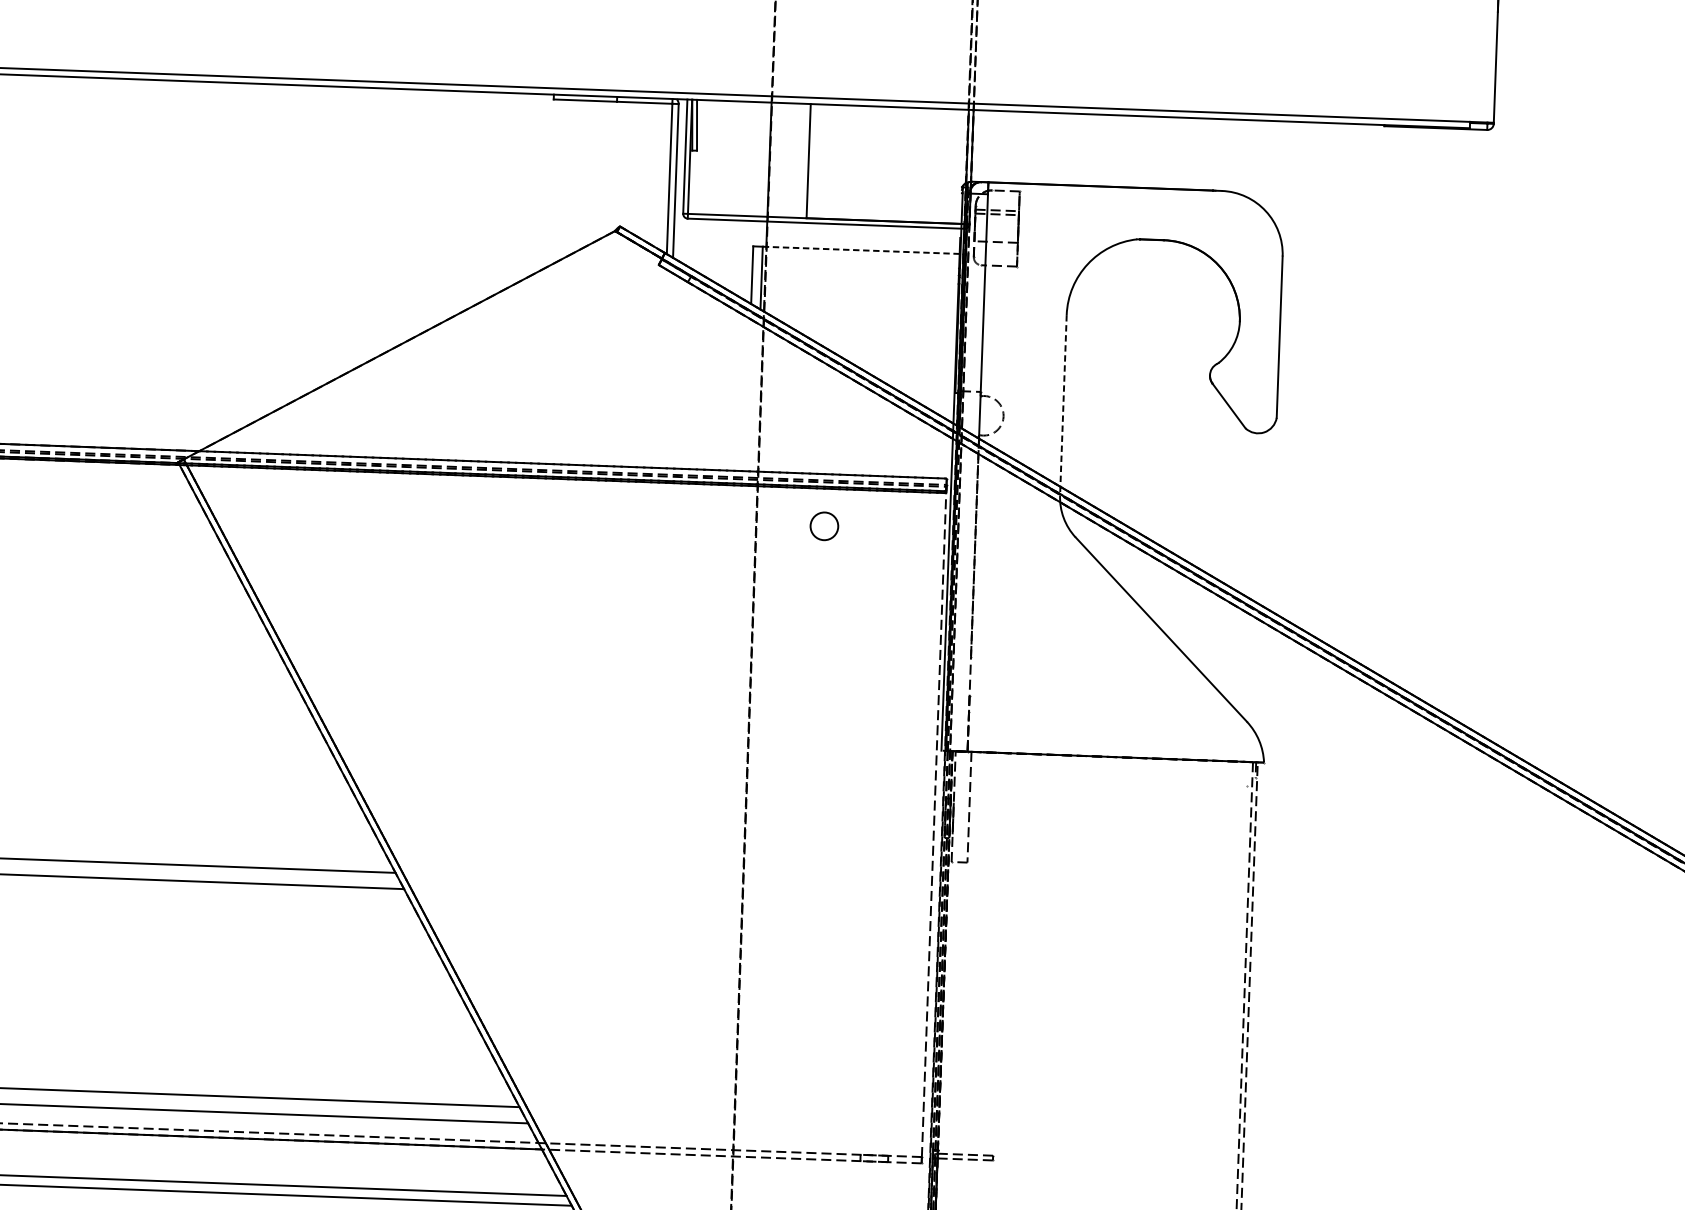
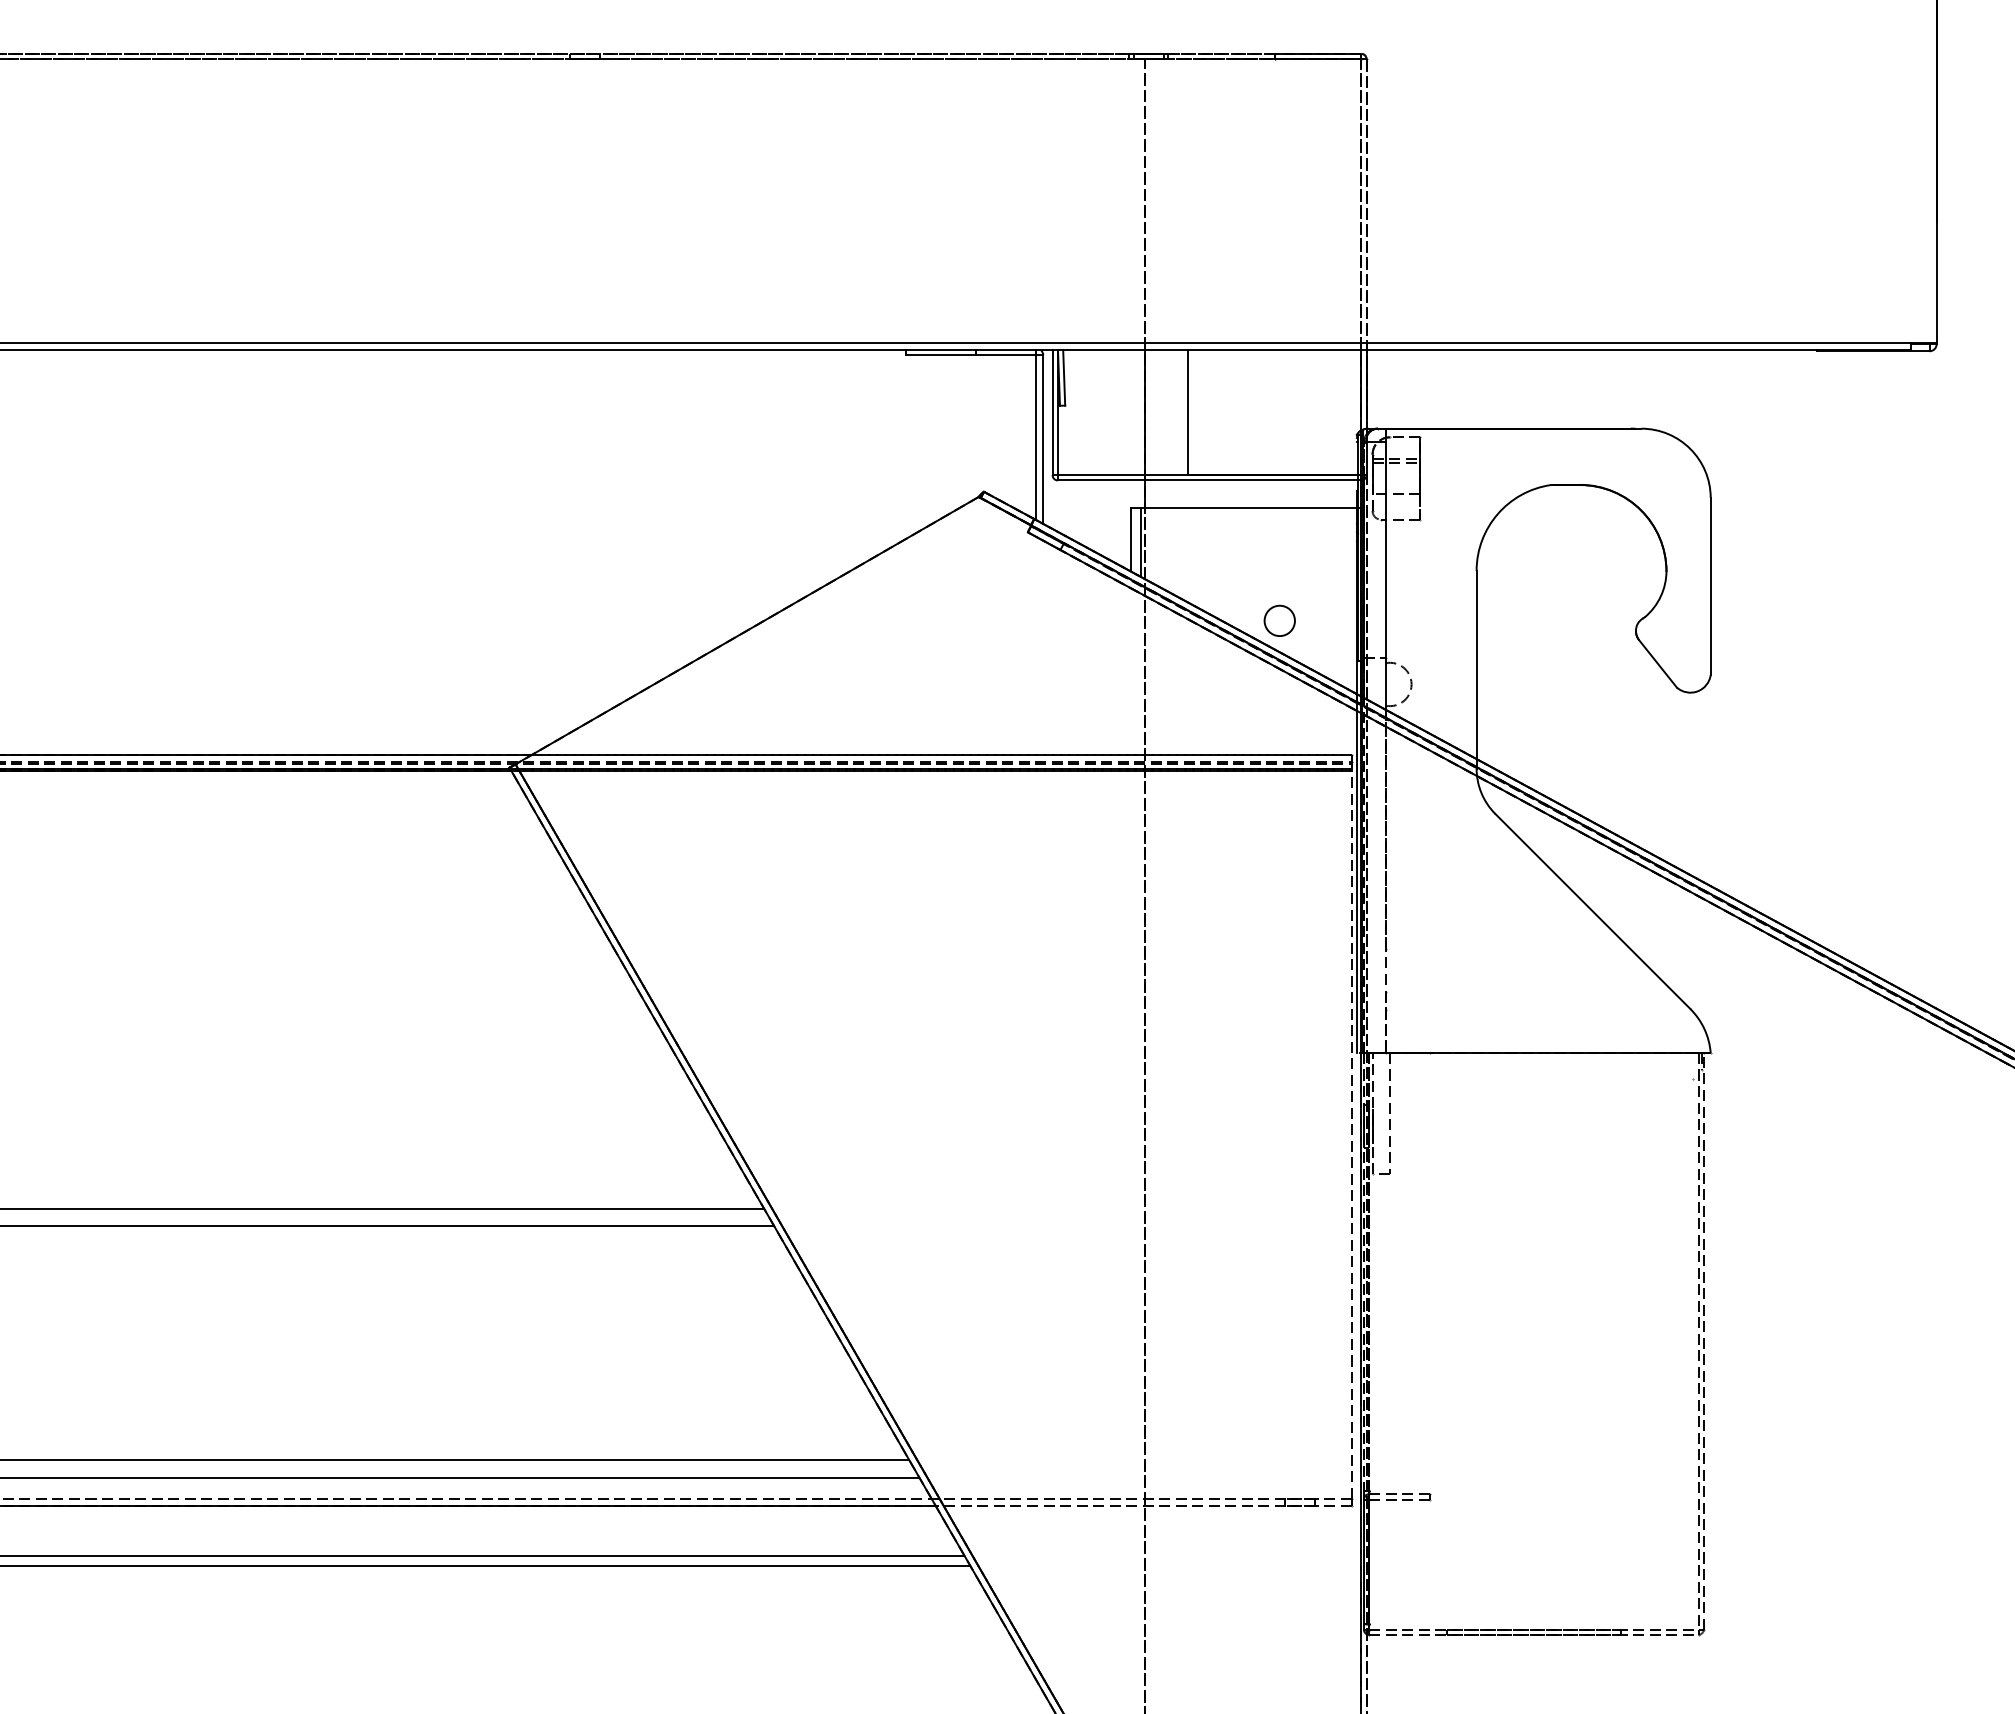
line: (863, 250) -> (1251, 508), dashed -> solid
line: (1063, 405) -> (1476, 669), dashed -> solid
circle: (824, 525) -> (1279, 620), moved

